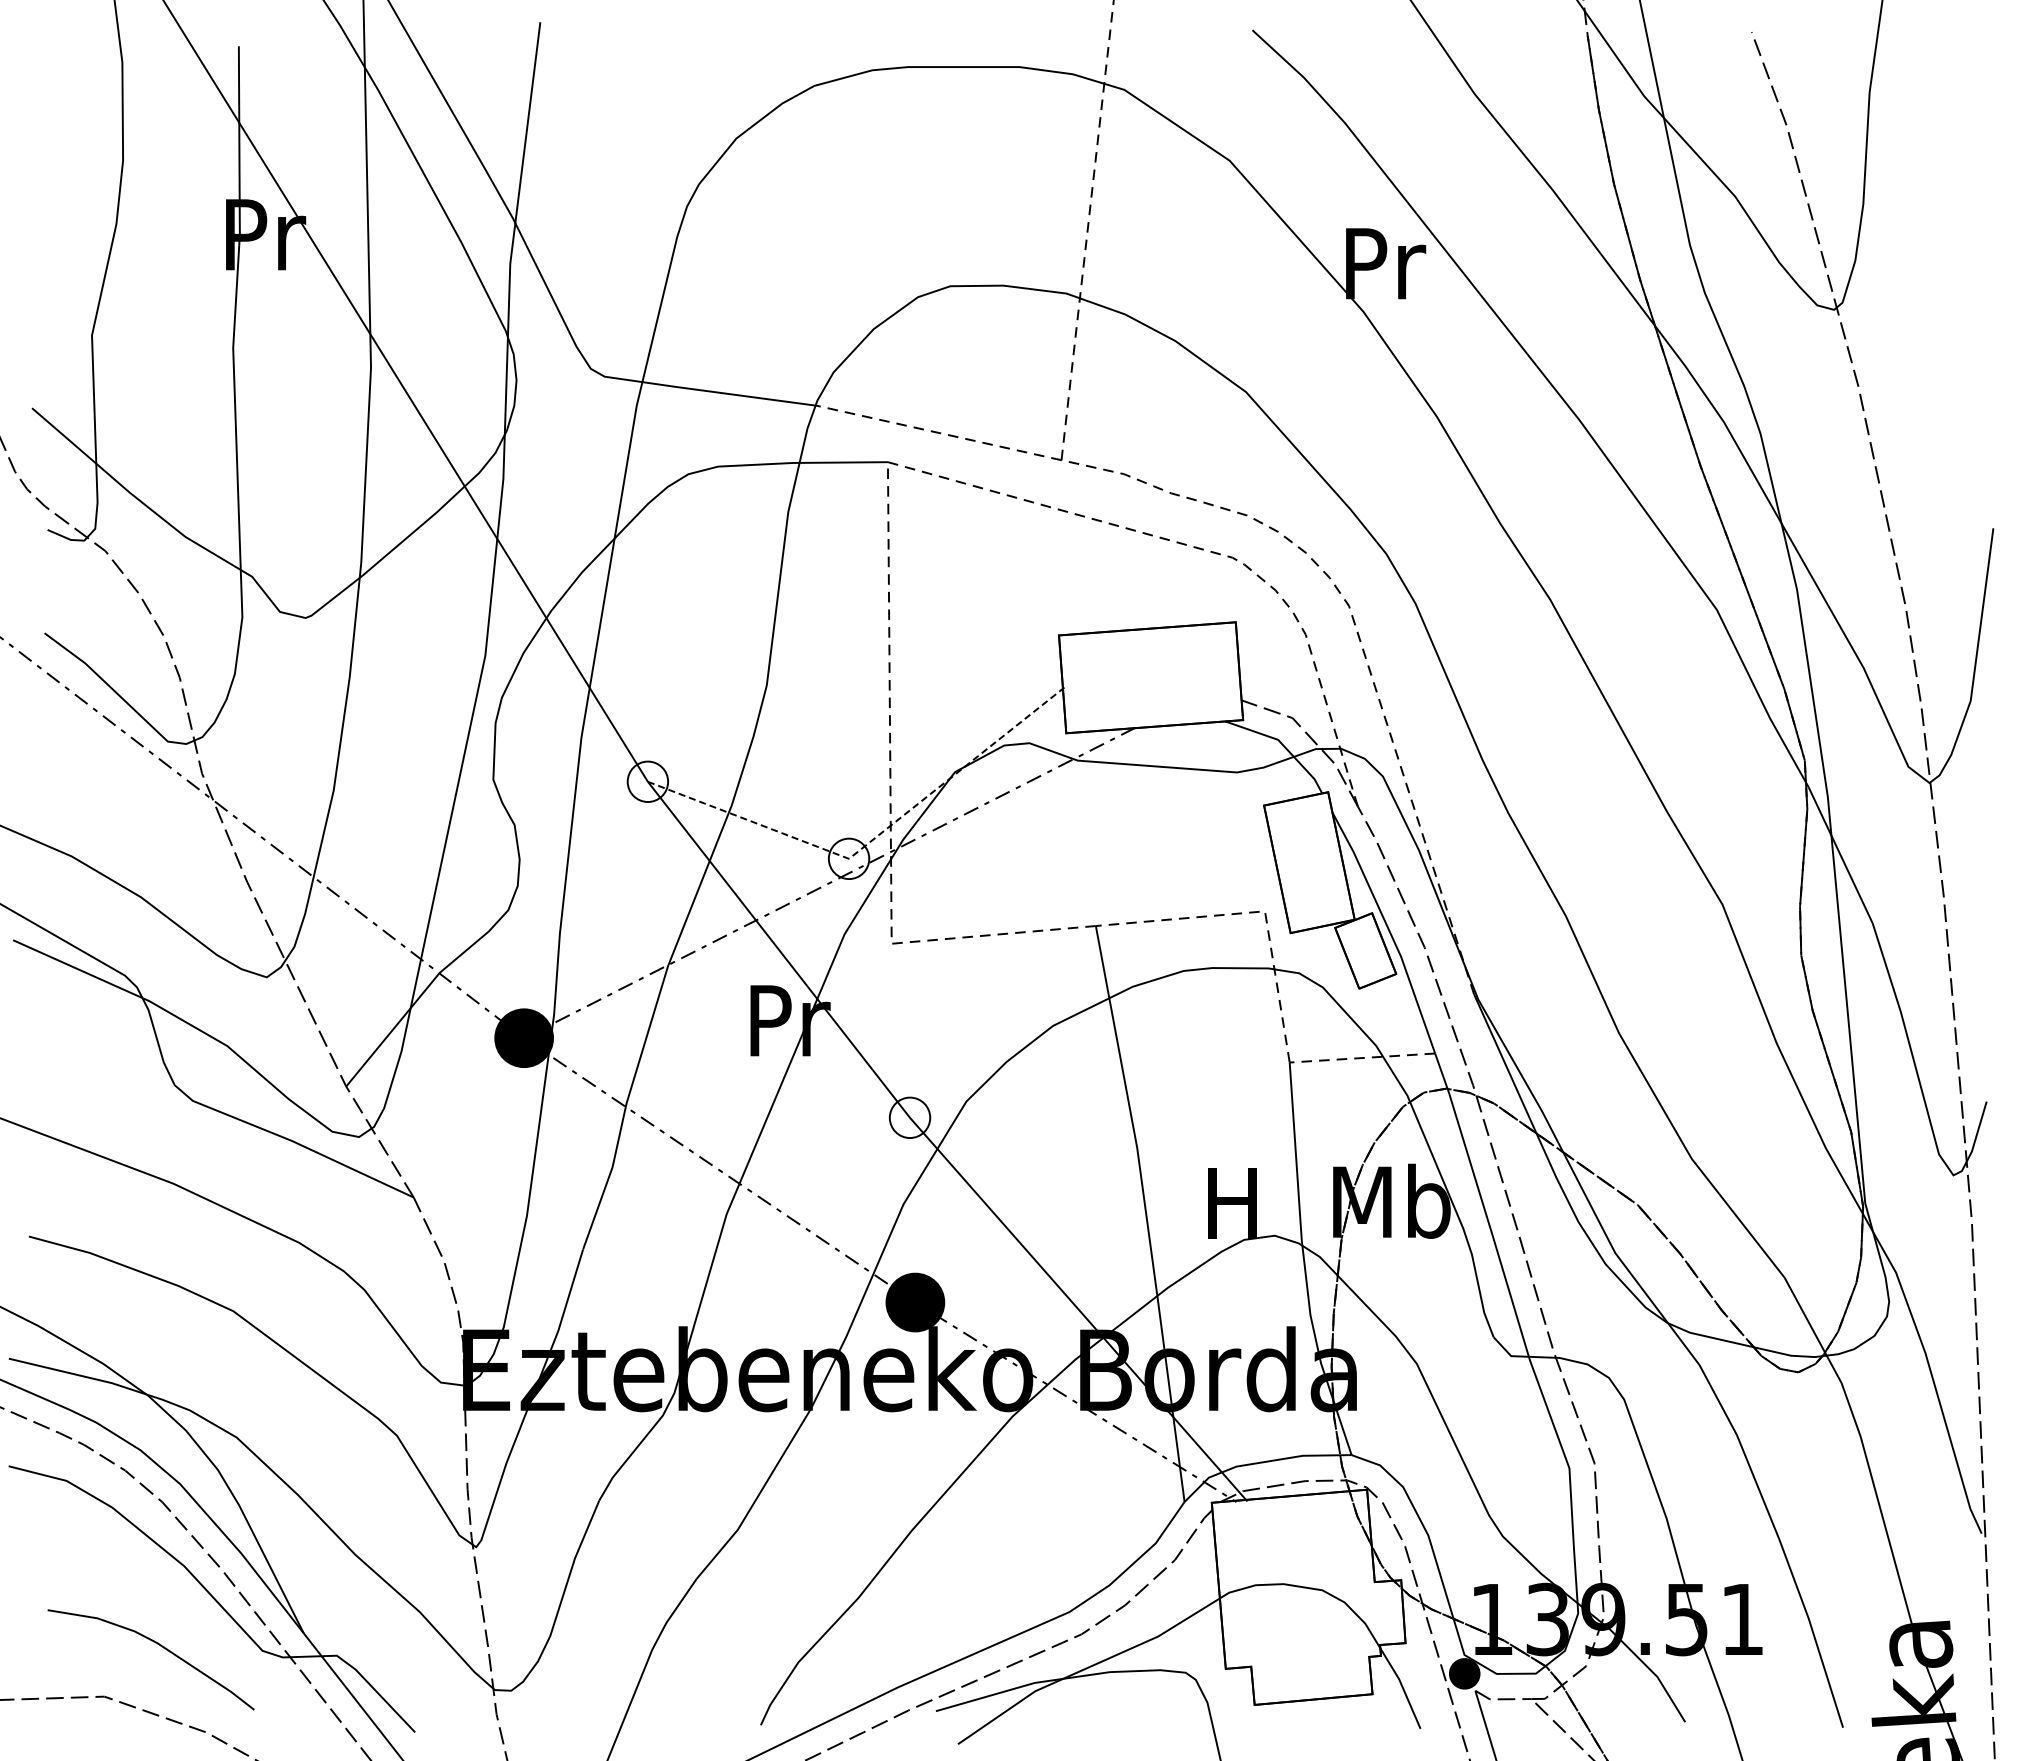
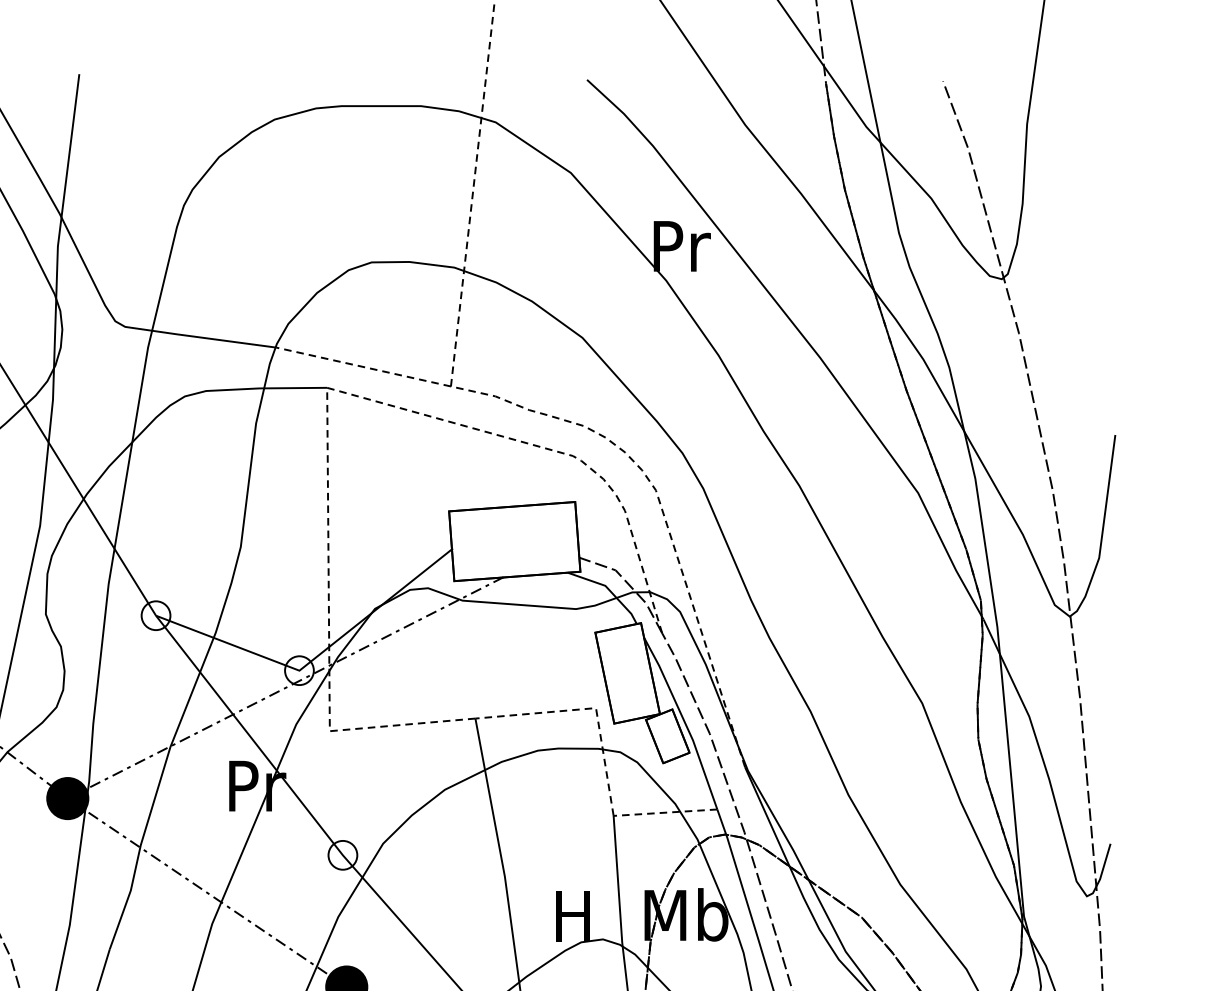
line: (872, 840) -> (316, 657), dashed -> solid

